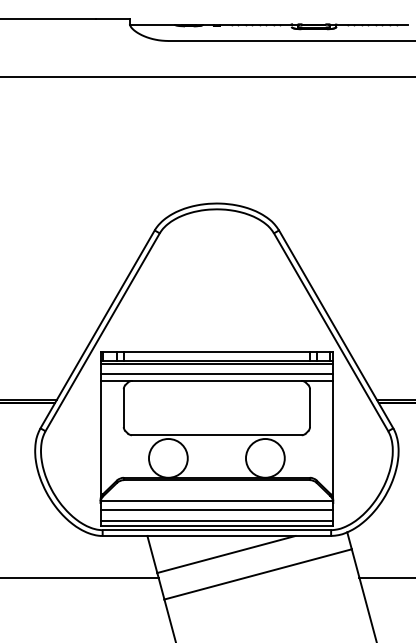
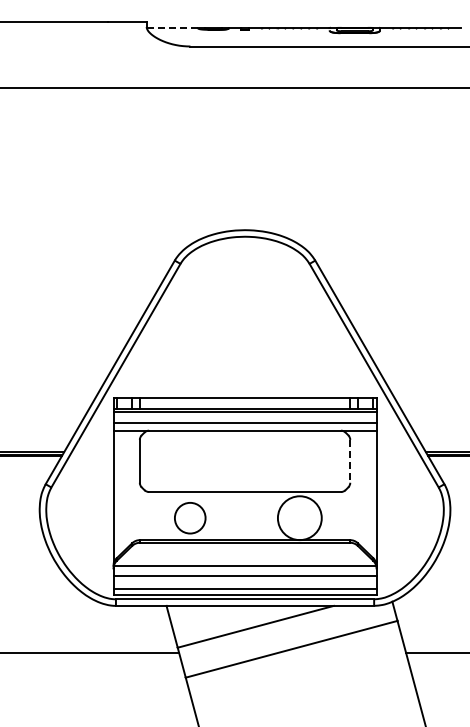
line: (152, 24) -> (172, 27), solid -> dashed
line: (310, 408) -> (350, 461), solid -> dashed
circle: (168, 458) -> (190, 518), size x0.7

